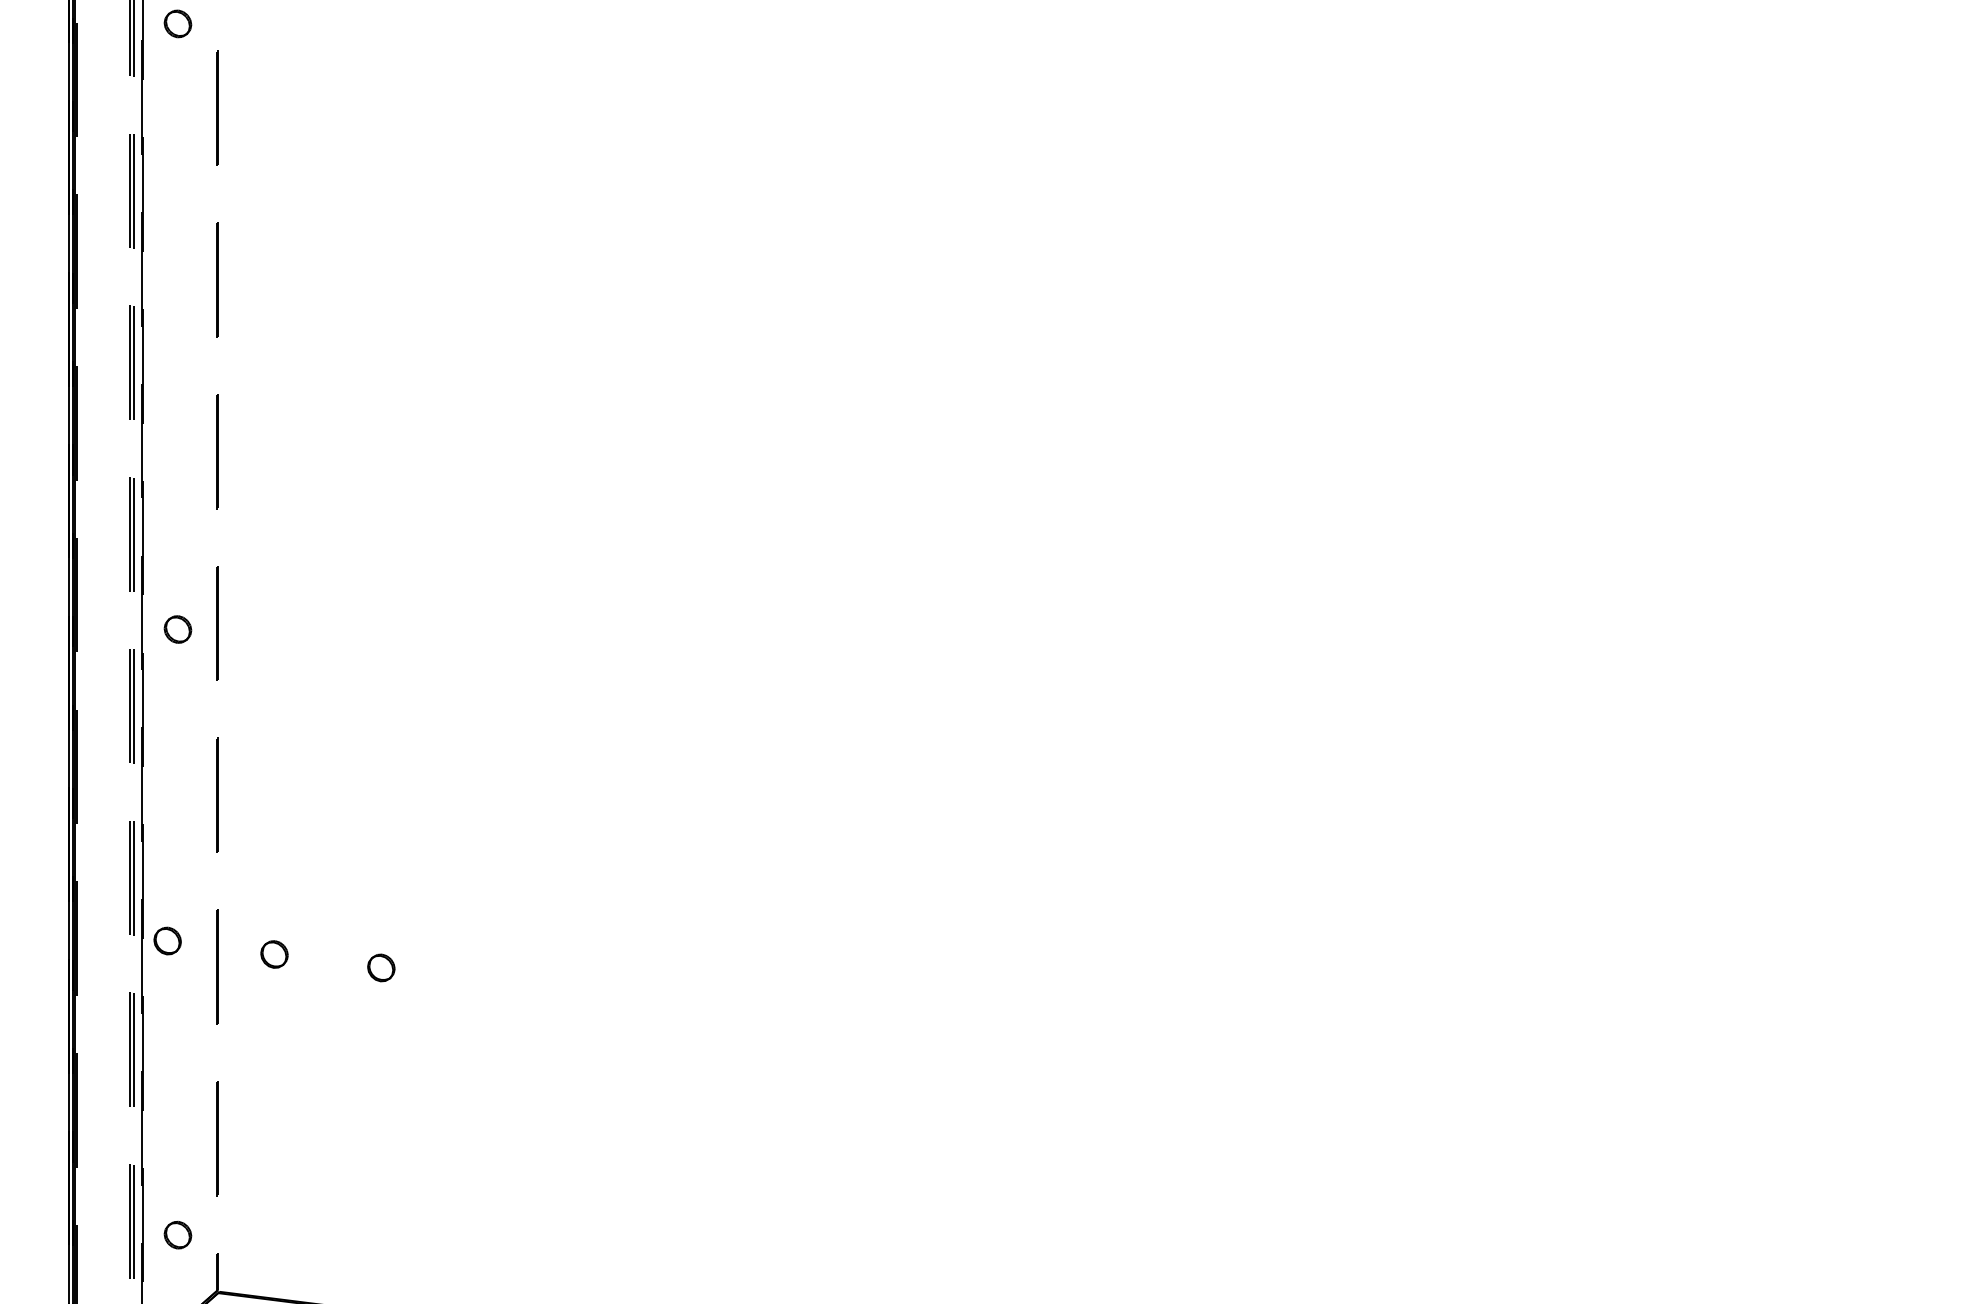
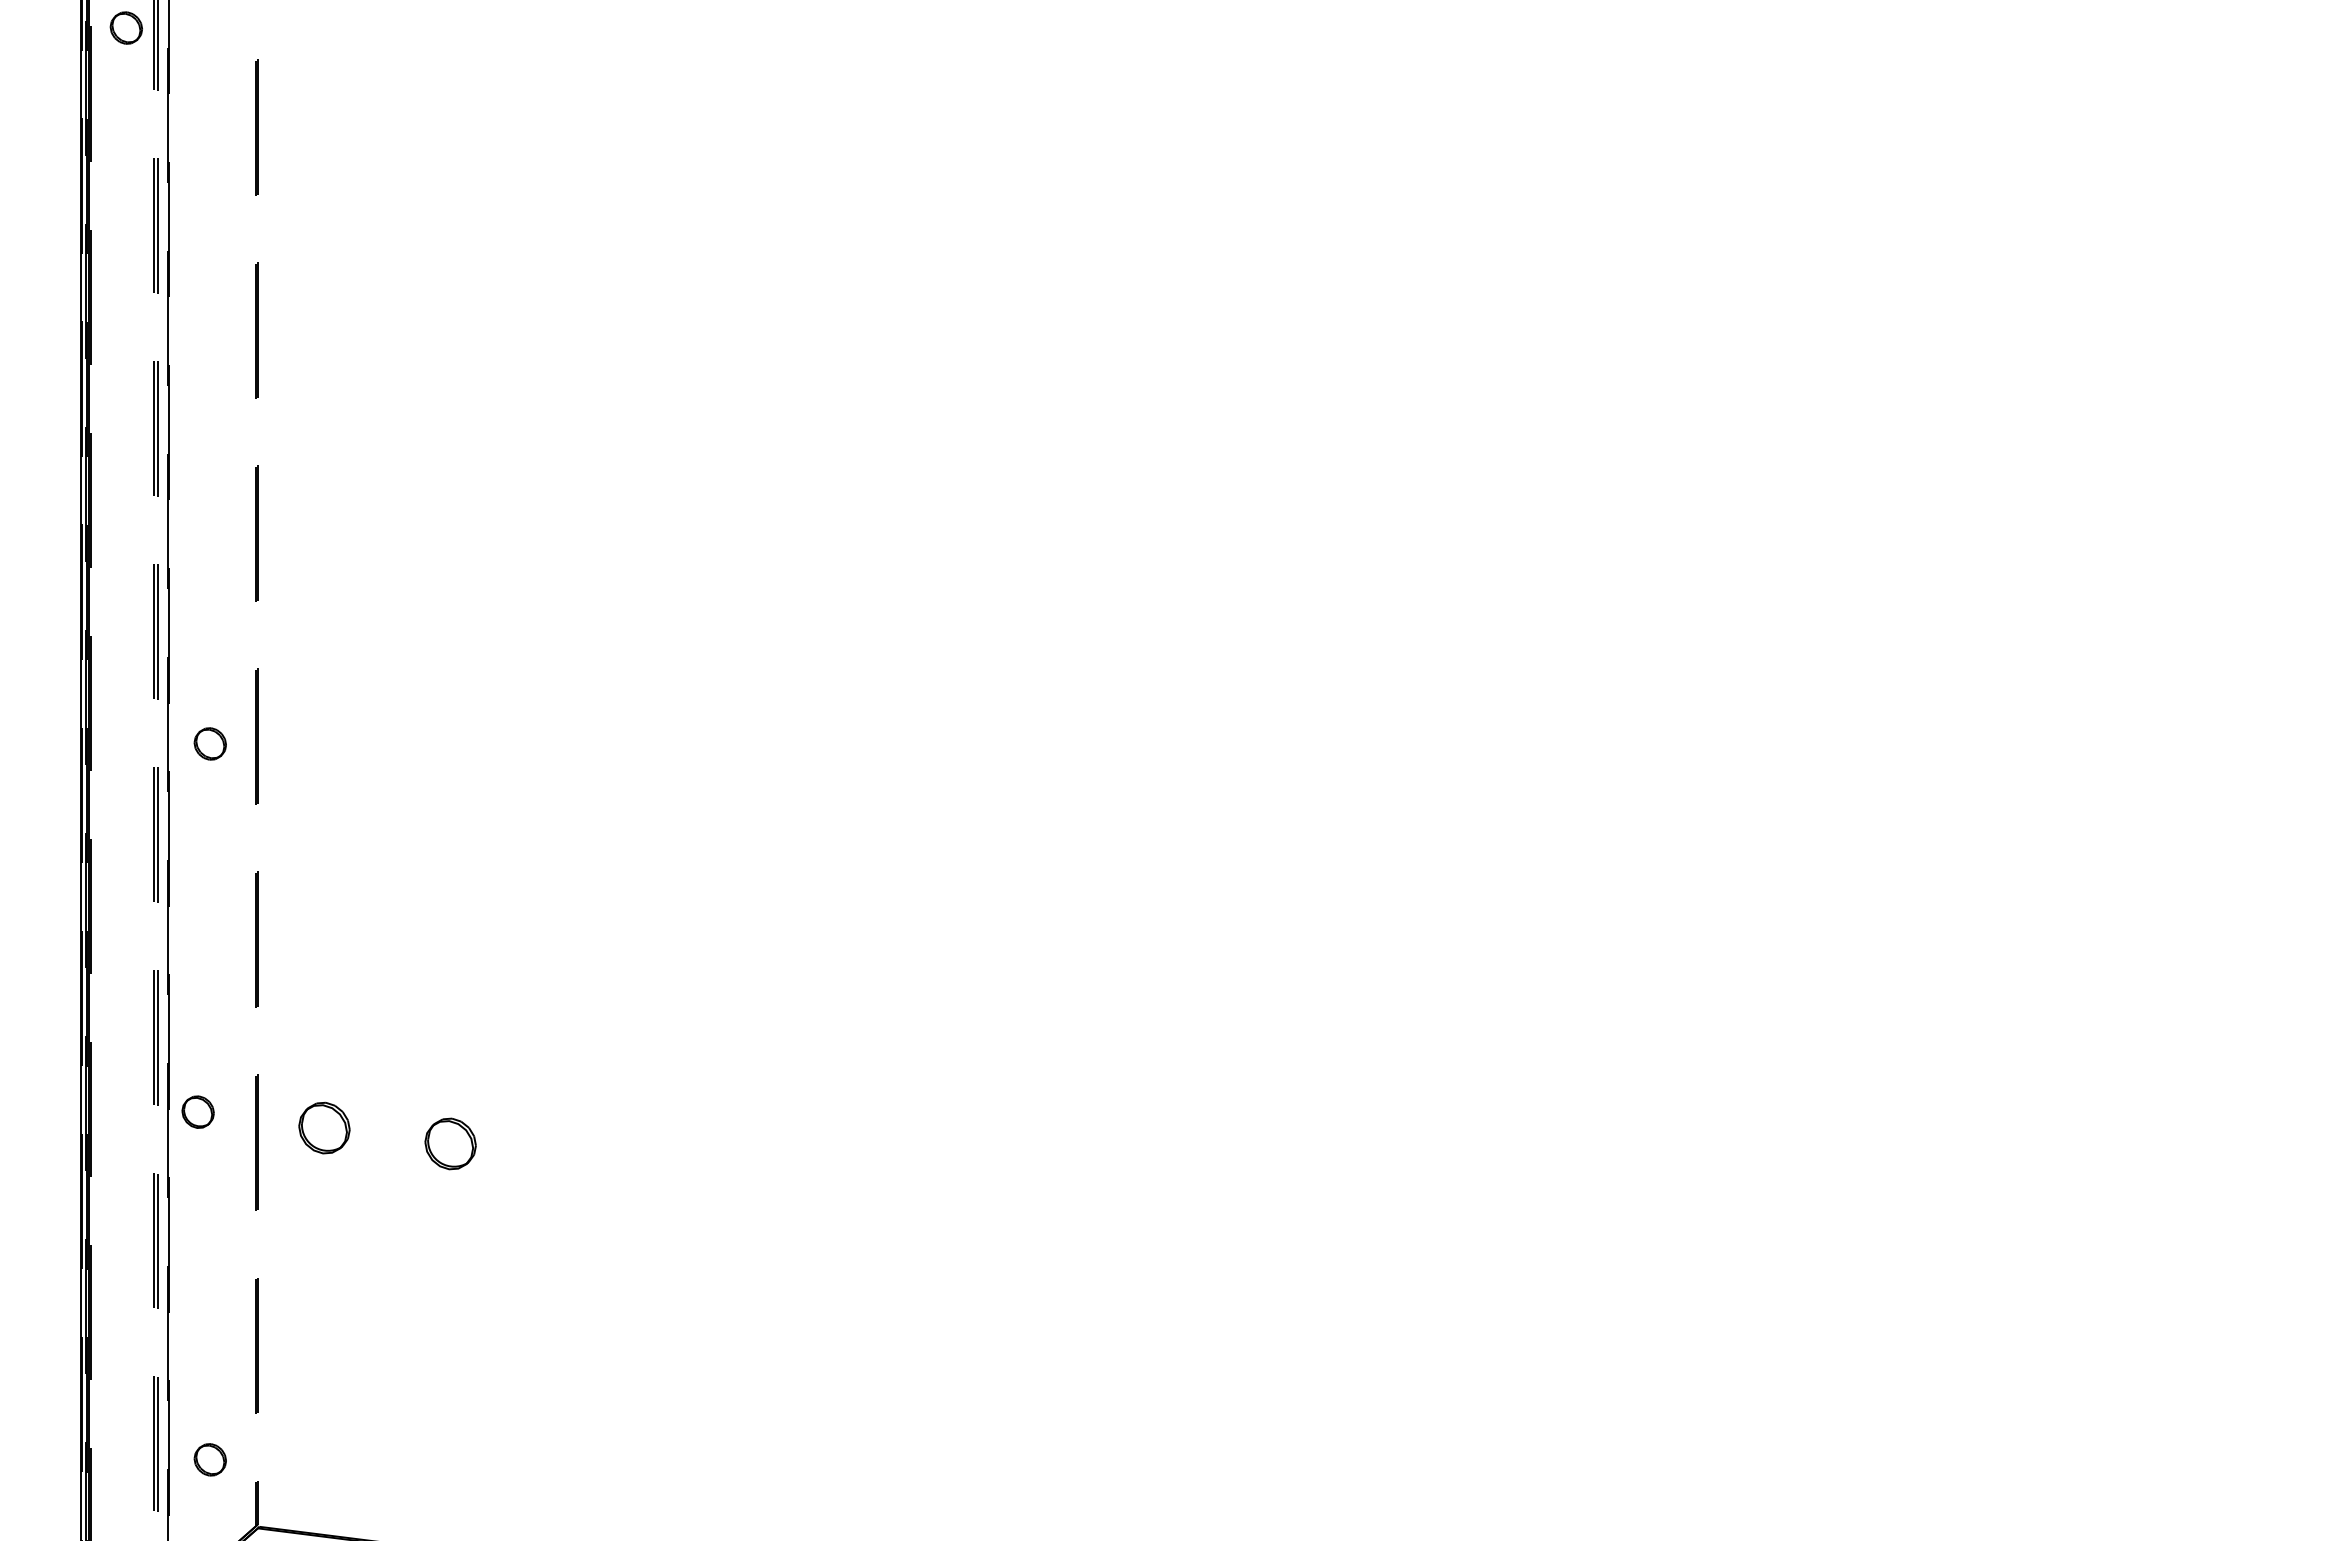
part: (177, 23) -> (125, 27), moved
part: (274, 954) -> (324, 1128), size x1.6
part: (381, 967) -> (450, 1143), size x1.6

